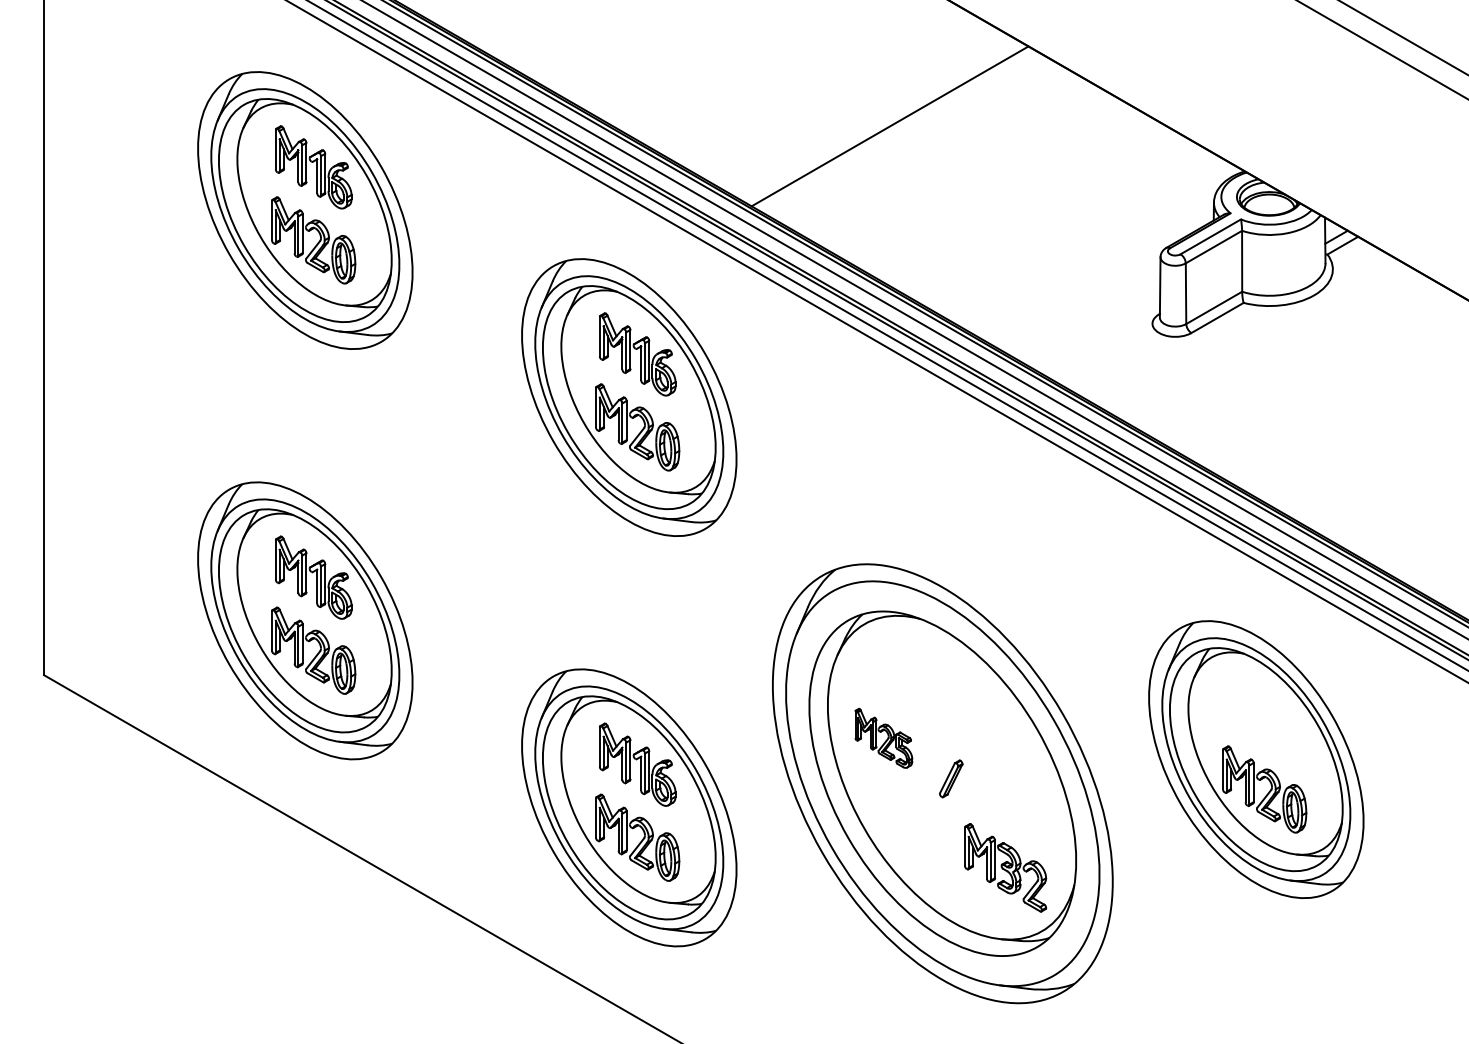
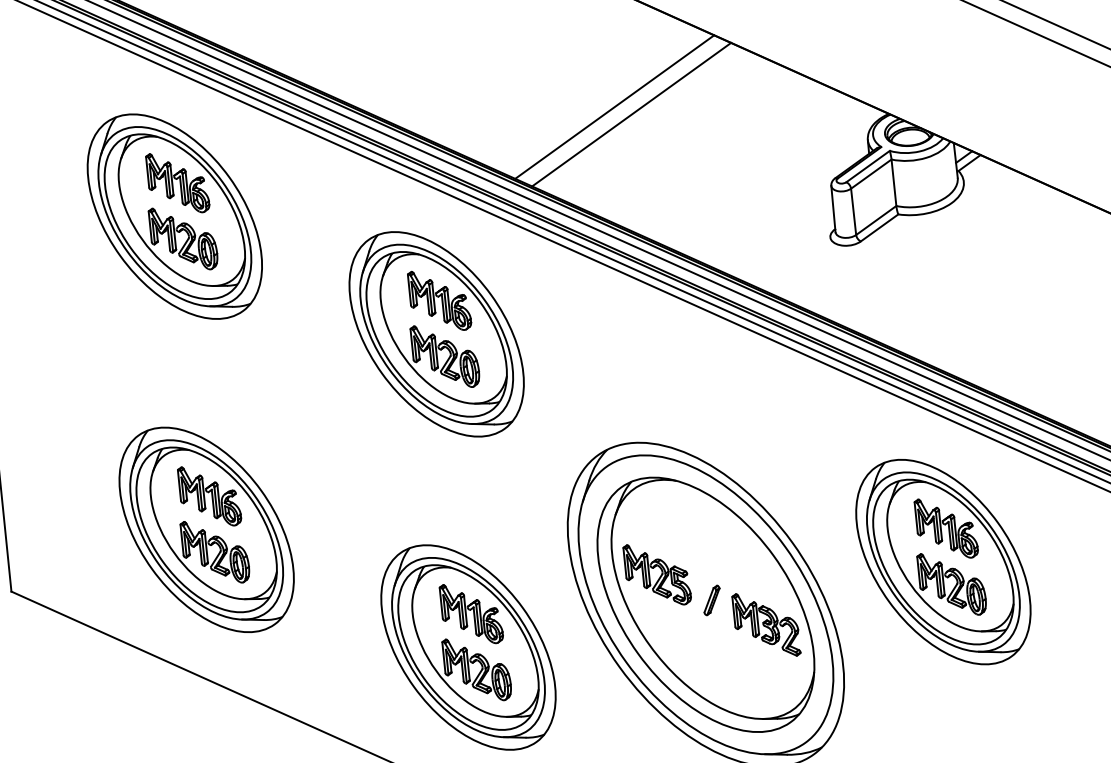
line: (910, 138) -> (631, 114), added
part: (1264, 716) -> (946, 528), added
part: (883, 738) -> (657, 574), size x1.43
part: (1005, 867) -> (766, 624), moved

